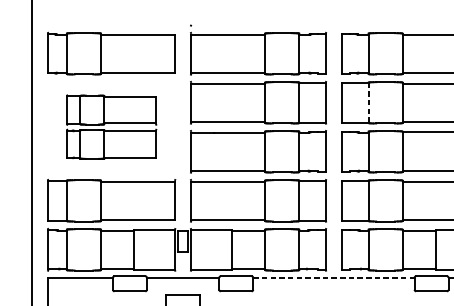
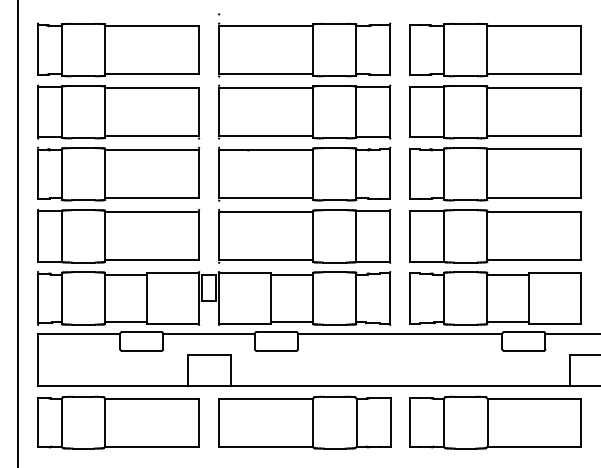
line: (368, 103) -> (444, 112), dashed -> solid
part: (111, 126) -> (118, 142), size x1.43
line: (334, 277) -> (400, 333), dashed -> solid

